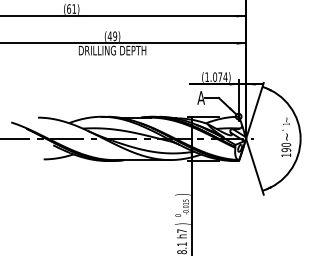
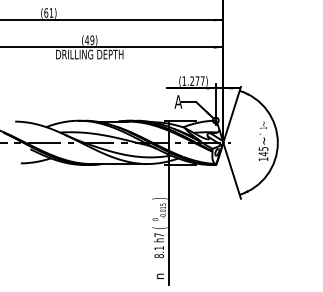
text: (220, 76) -> (197, 80), (1.074) -> (1.277)
text: (286, 147) -> (263, 151), 190 -> 145
text: (182, 223) -> (159, 227), ) -> (

